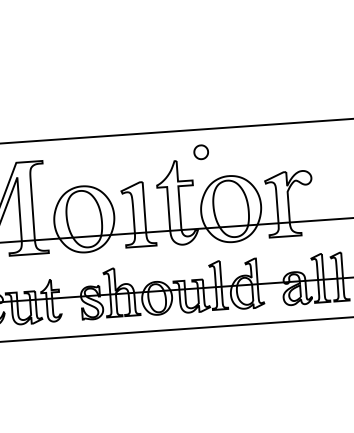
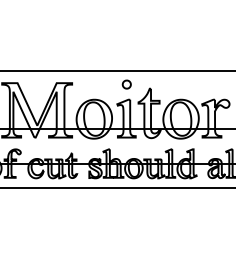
part: (200, 152) -> (126, 84), moved

